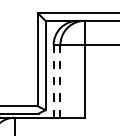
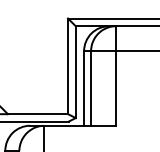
line: (54, 80) -> (84, 87), dashed -> solid
line: (60, 80) -> (91, 87), dashed -> solid

